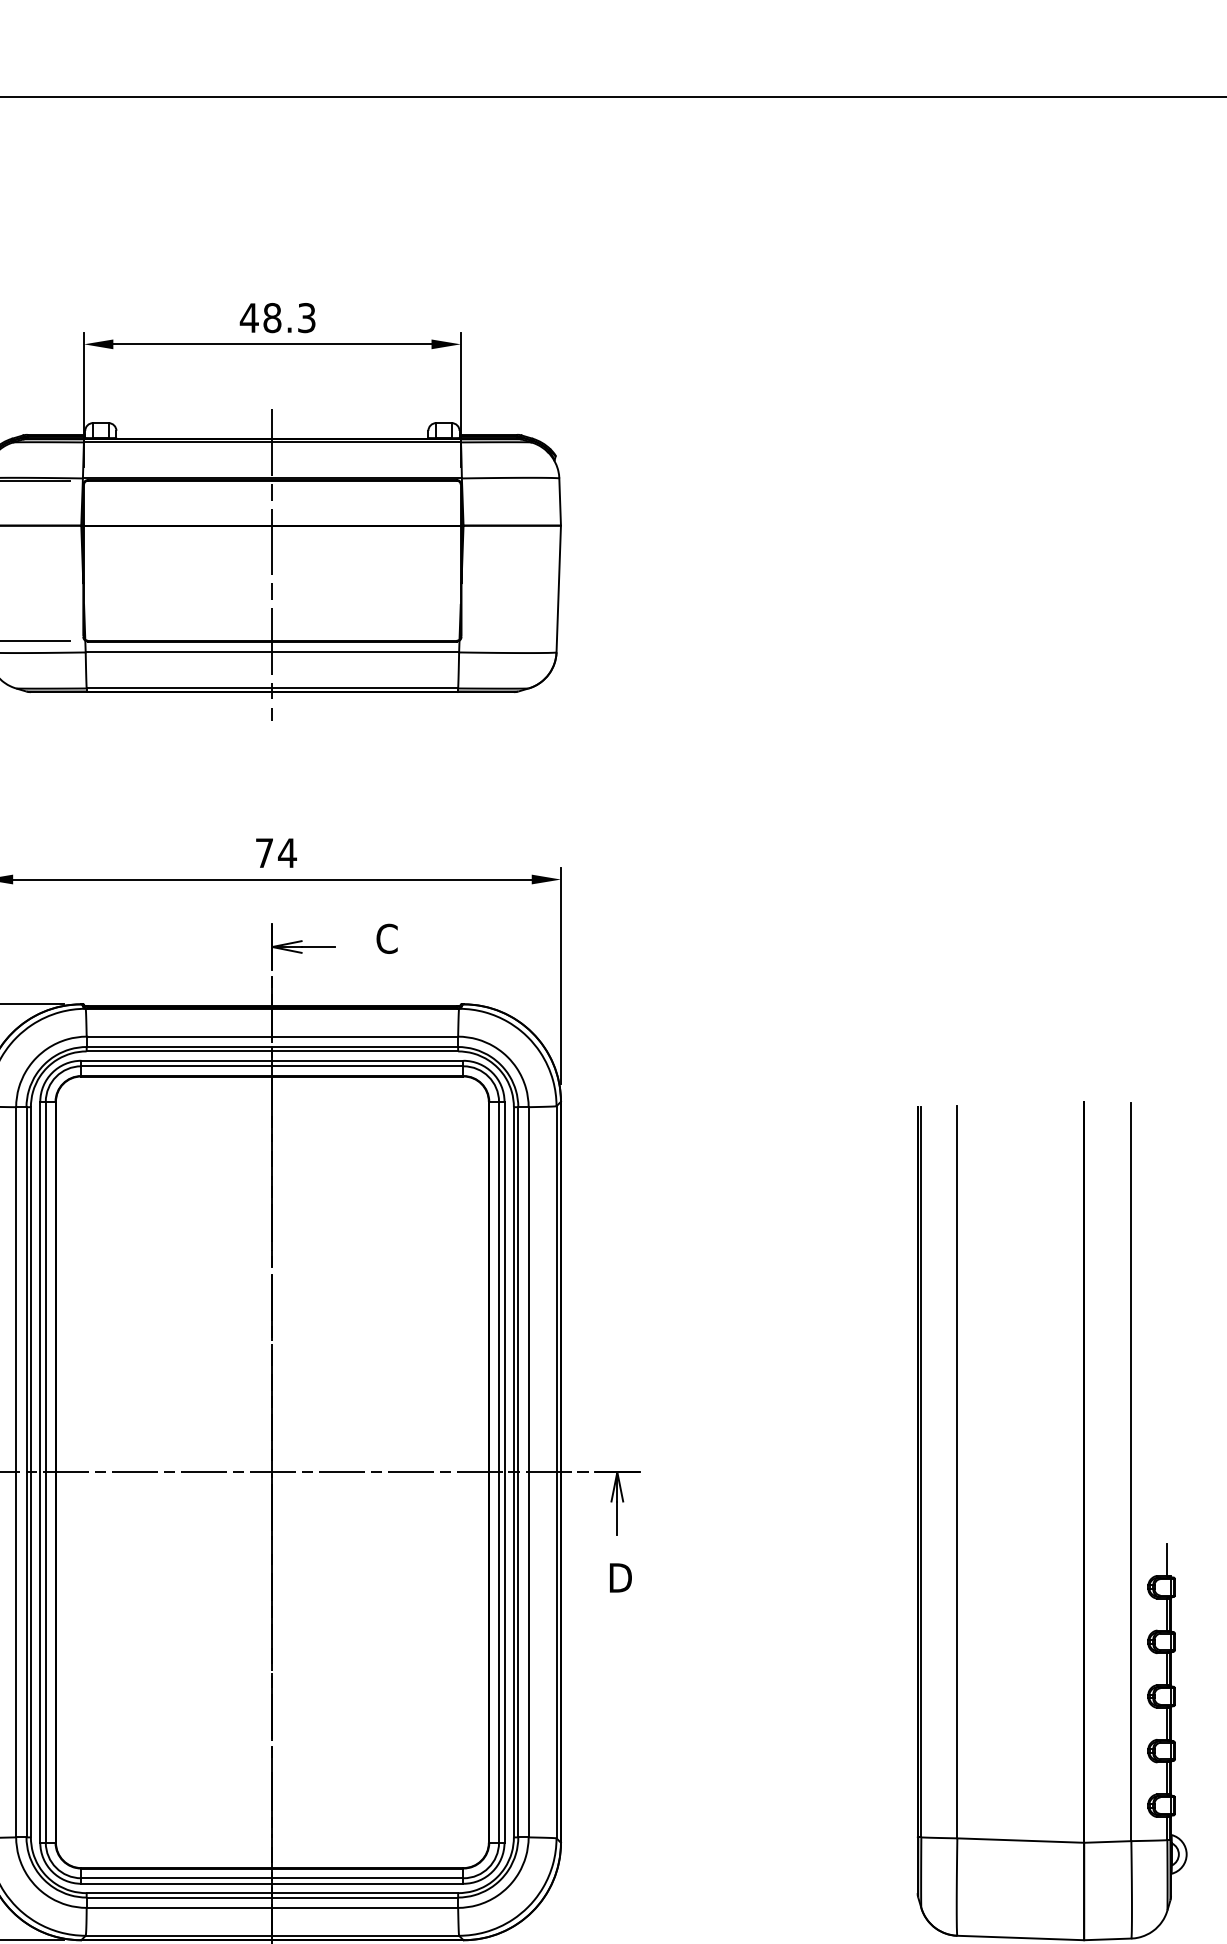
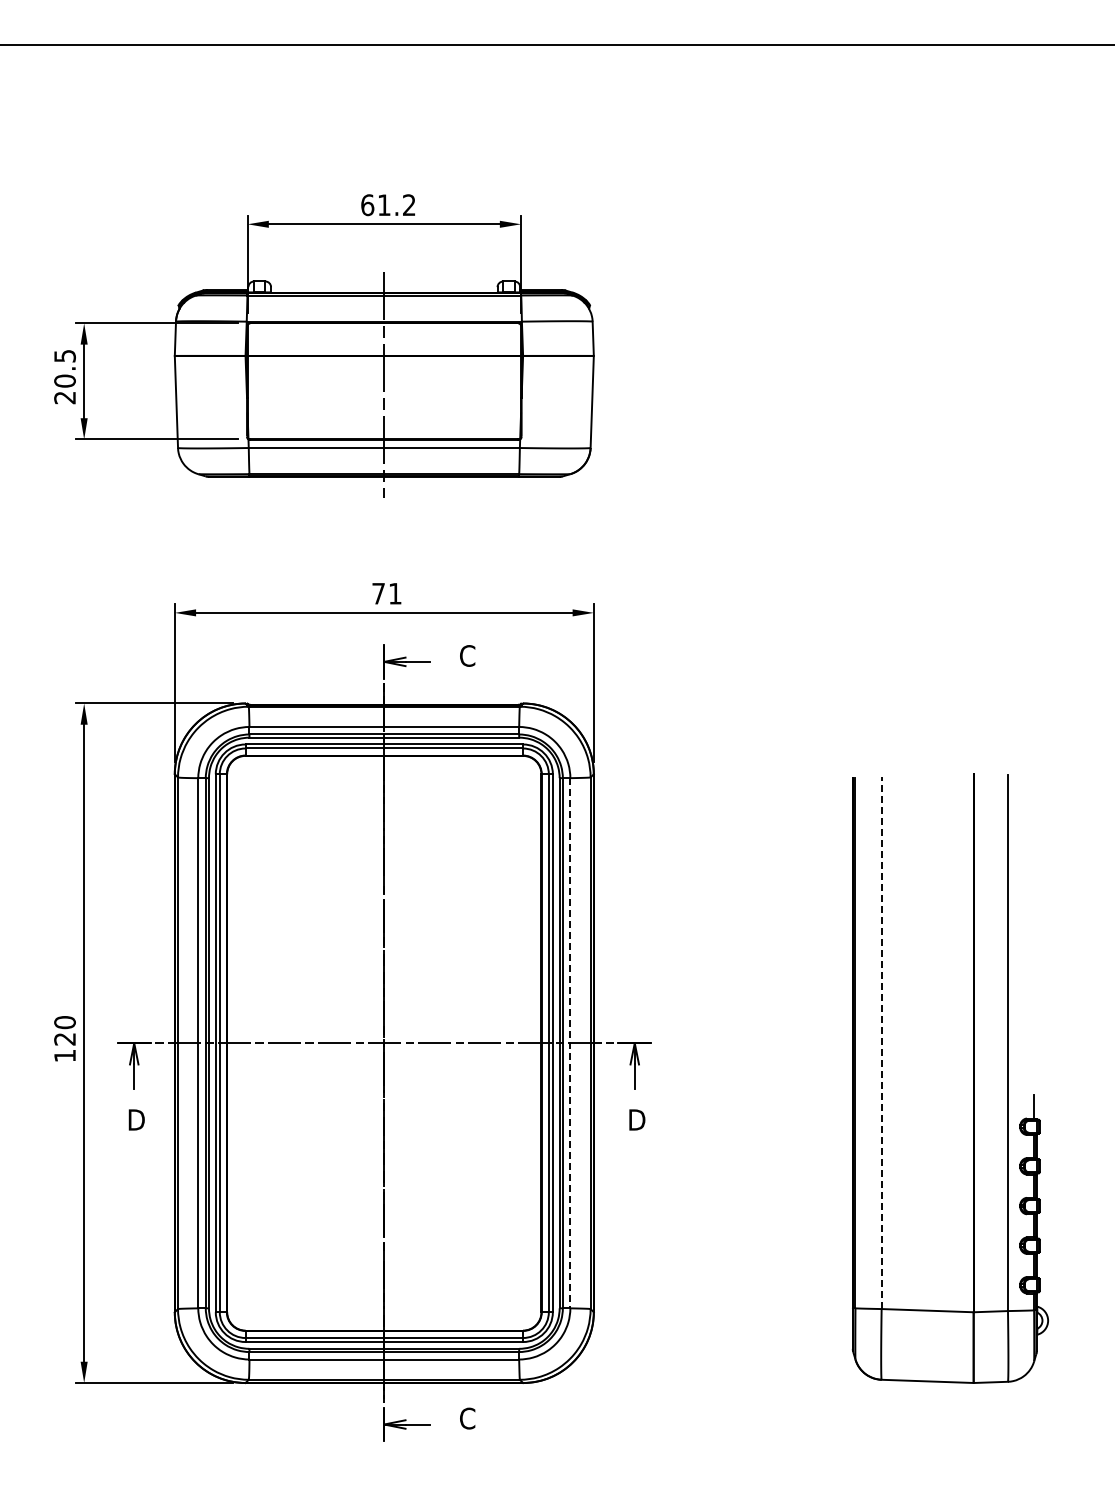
text: (276, 318) -> (387, 205), 48.3 -> 61.2
text: (287, 852) -> (395, 593), 74 -> 71
line: (528, 1472) -> (570, 1043), solid -> dashed
line: (957, 1472) -> (881, 1043), solid -> dashed

